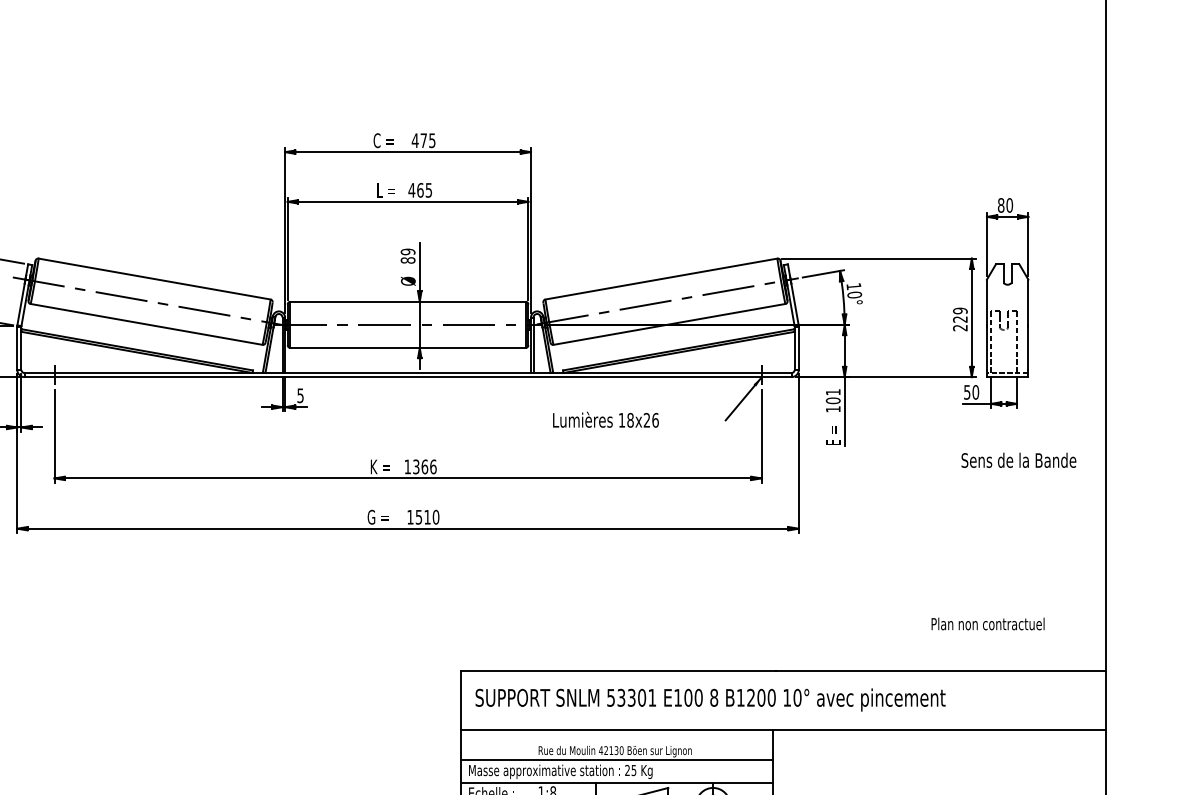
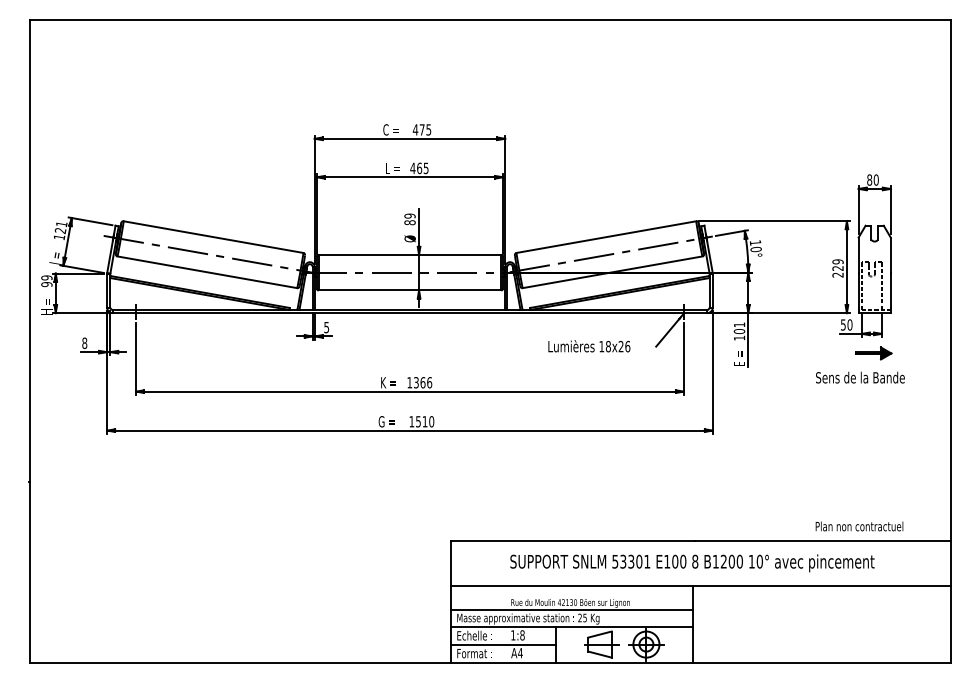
text: (606, 420) -> (589, 346), moved
part: (1006, 429) -> (873, 353), added
text: (1019, 460) -> (860, 377), moved
text: (988, 624) -> (859, 526), moved
text: (710, 700) -> (692, 563), moved

